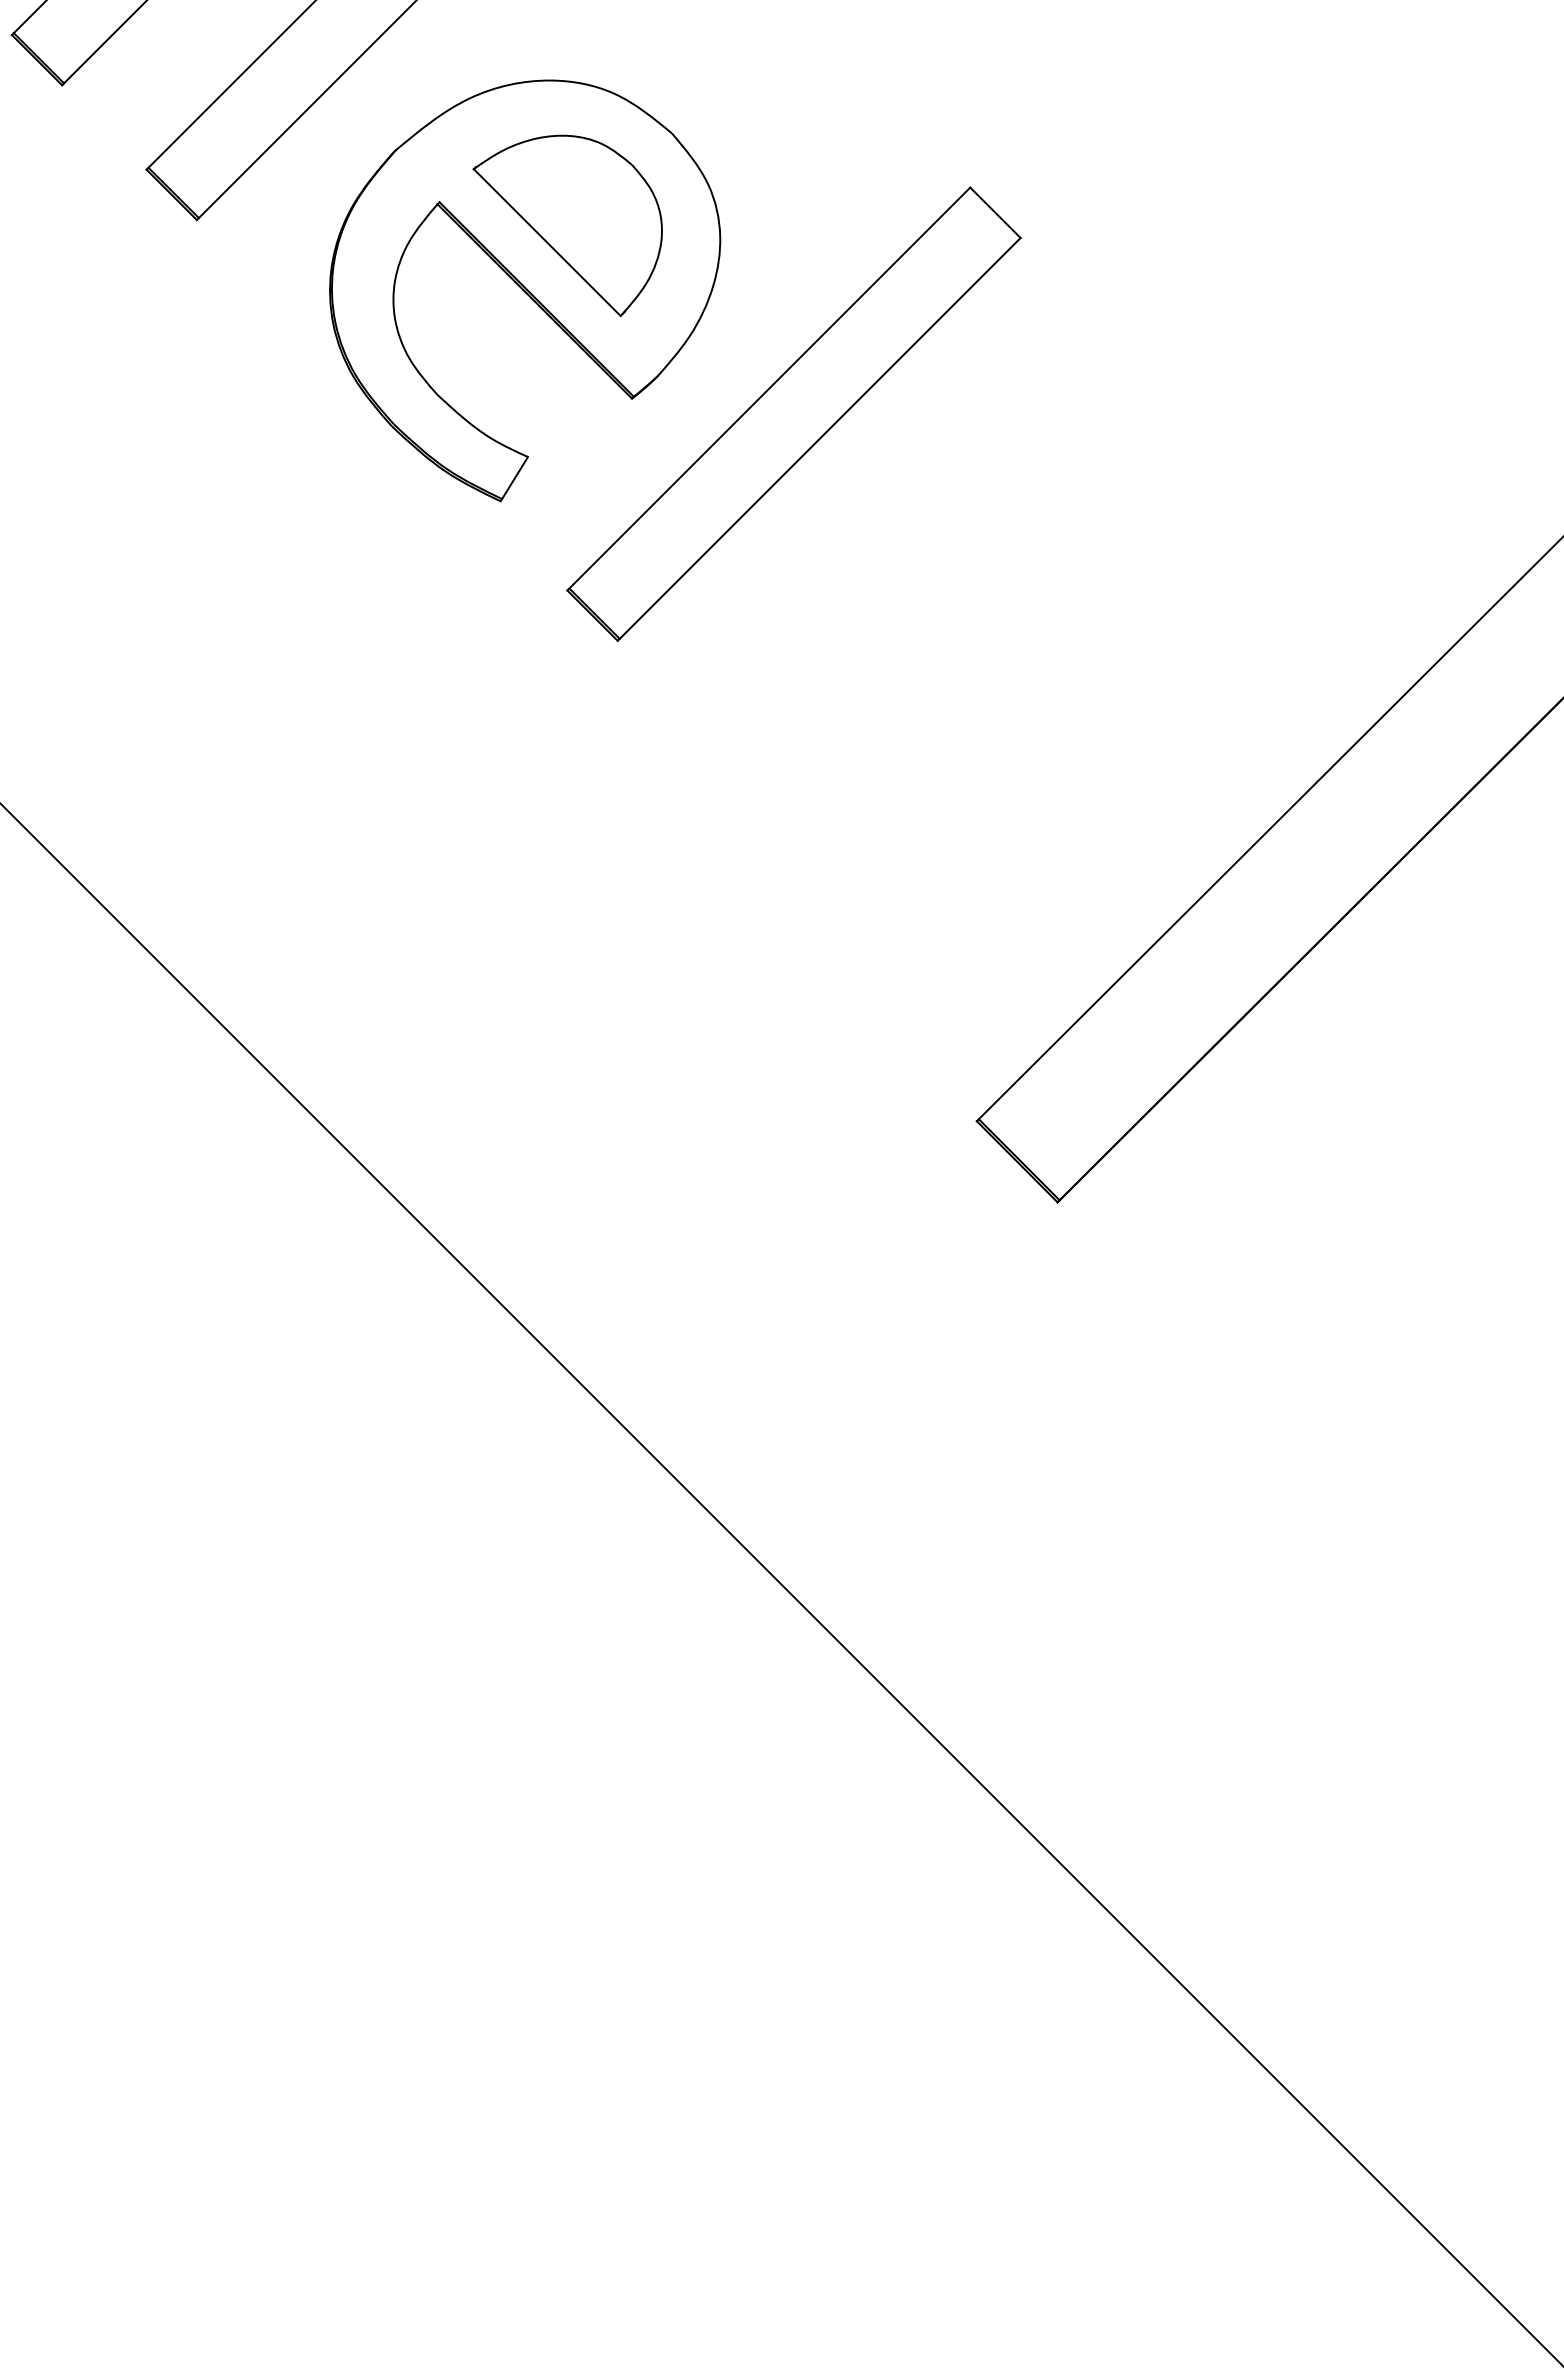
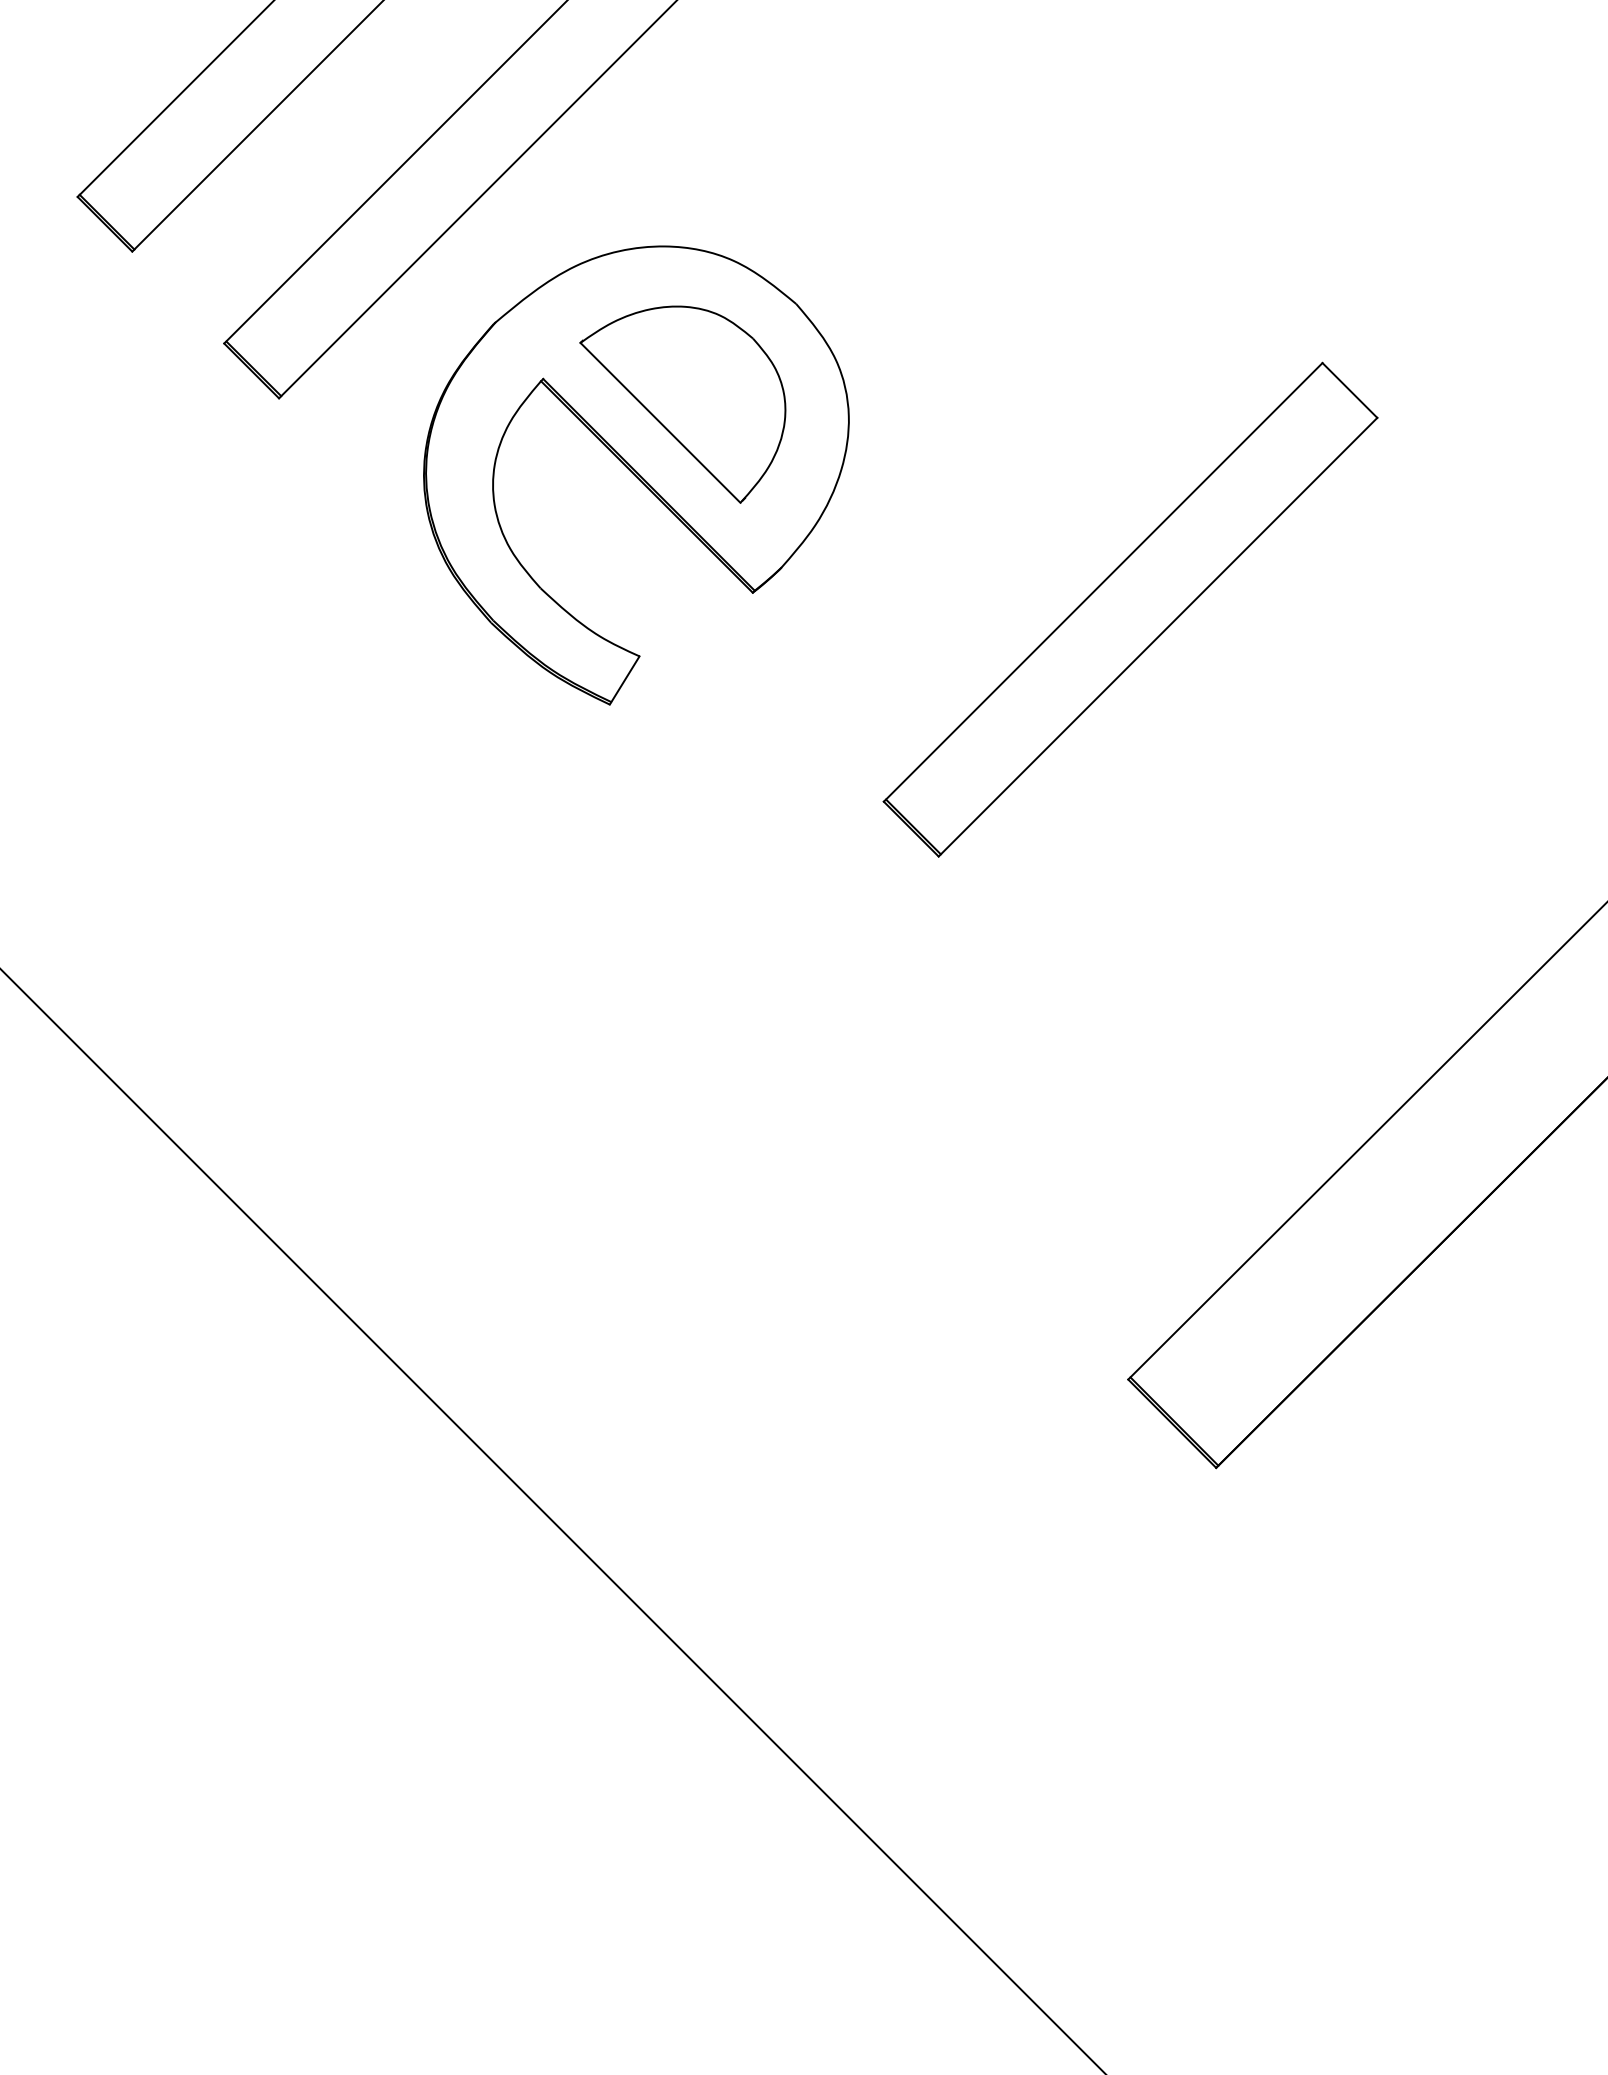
part: (793, 413) -> (1130, 608), moved

